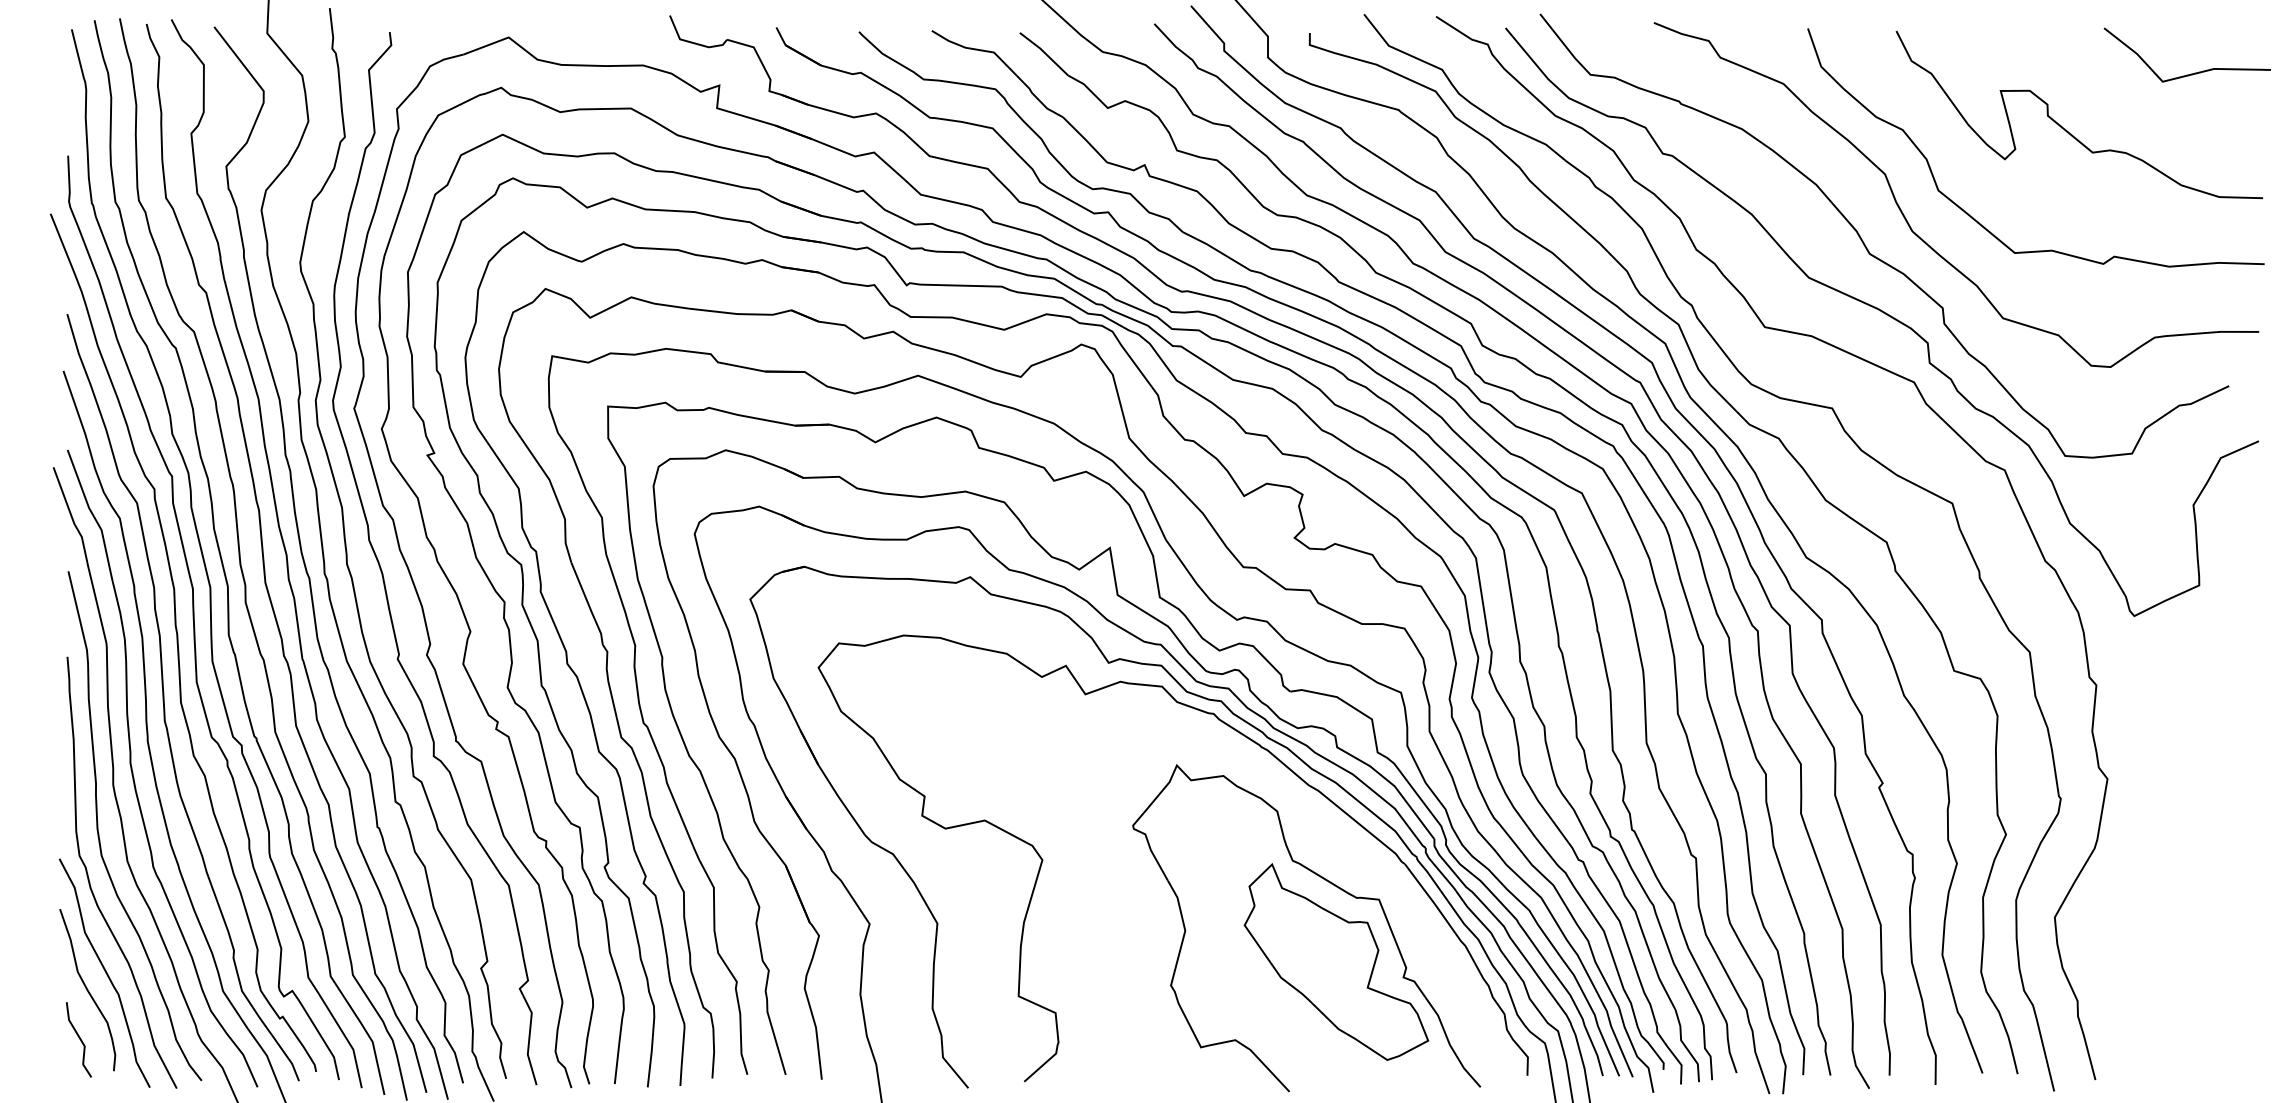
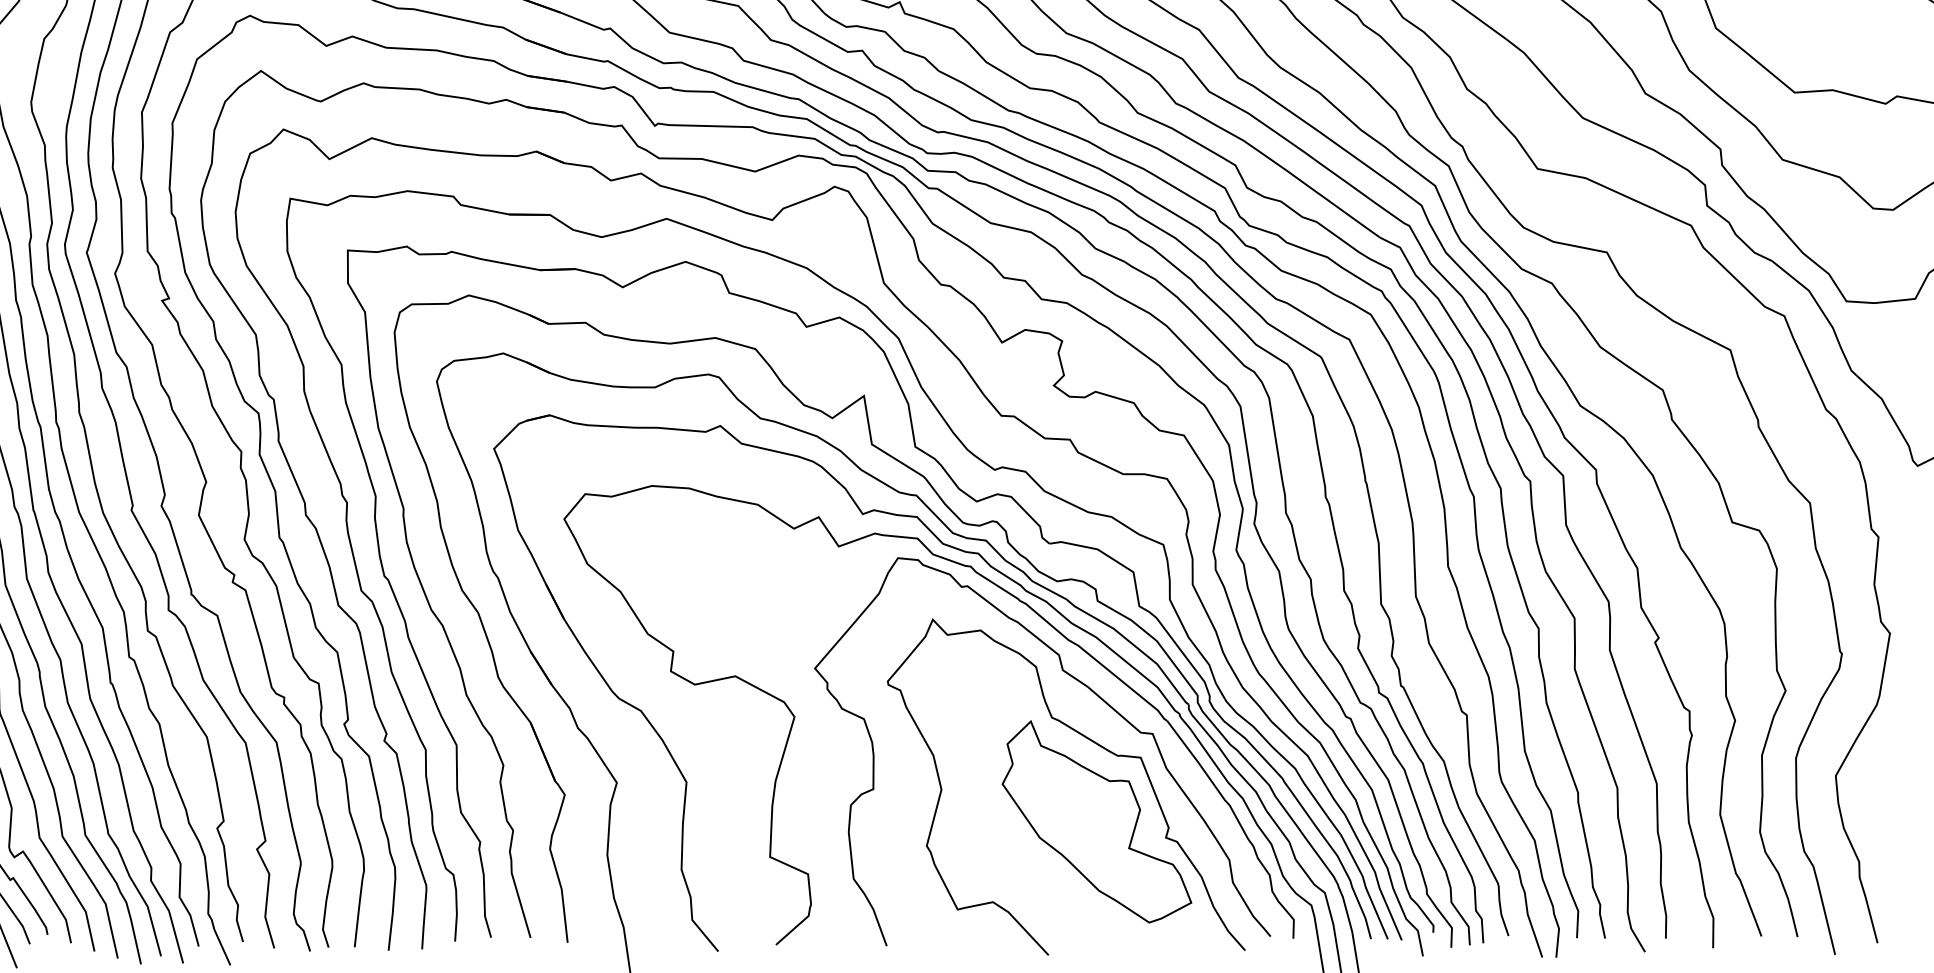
curve: (1334, 838) -> (1094, 694), added

